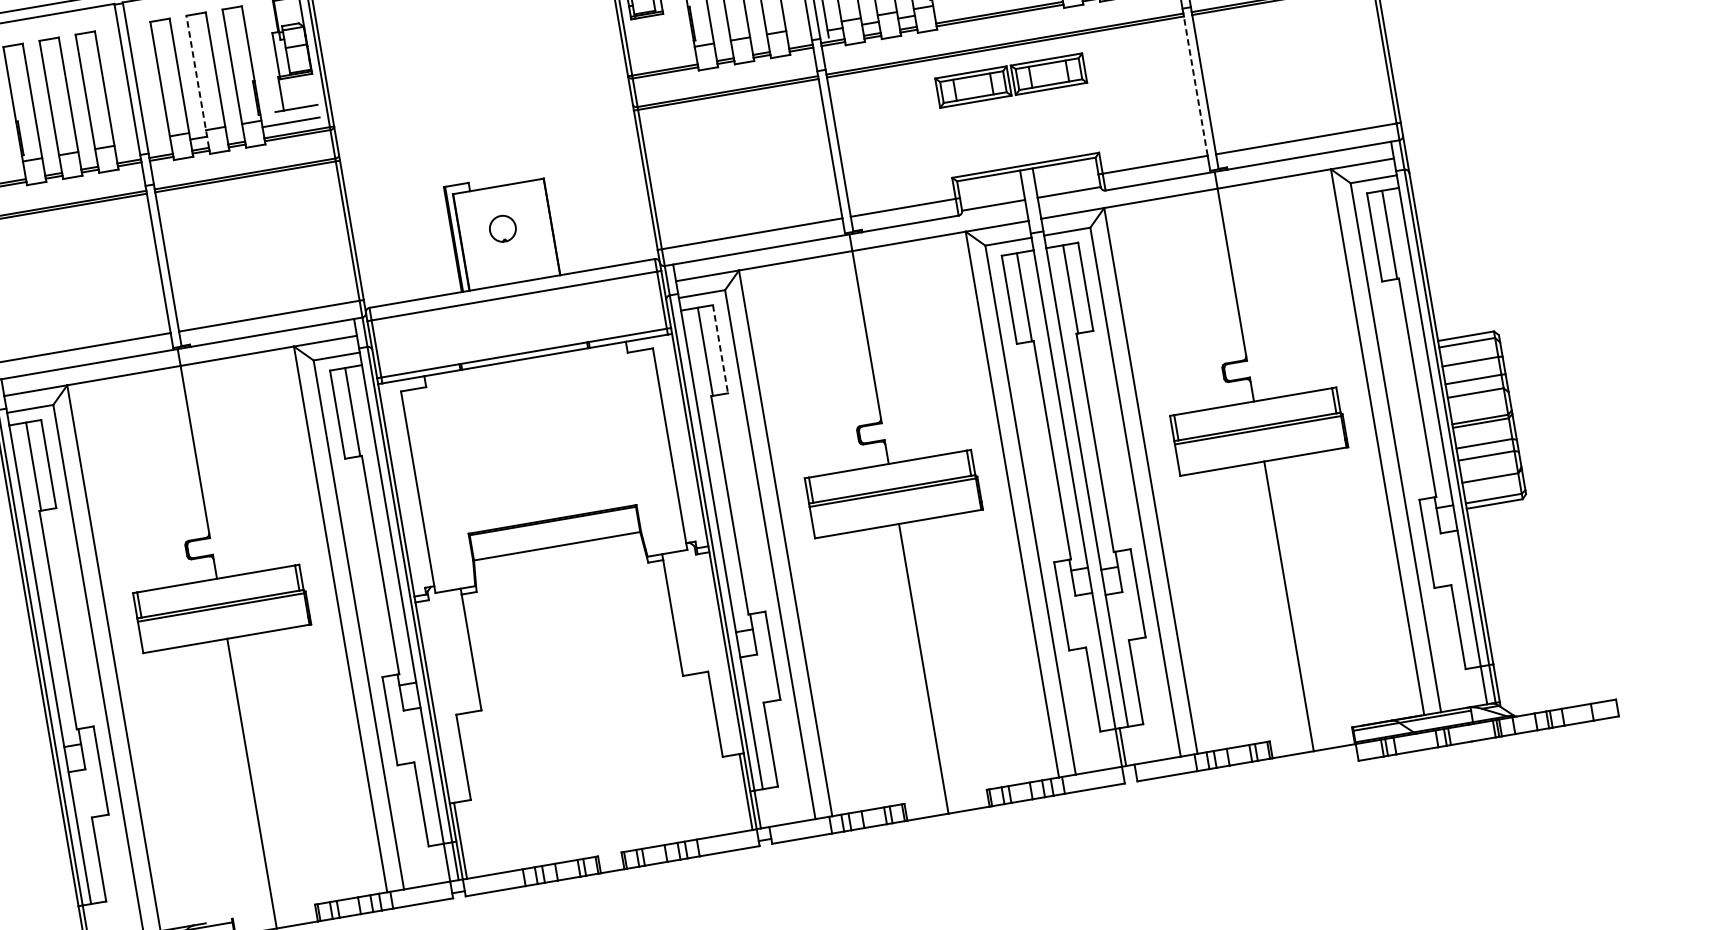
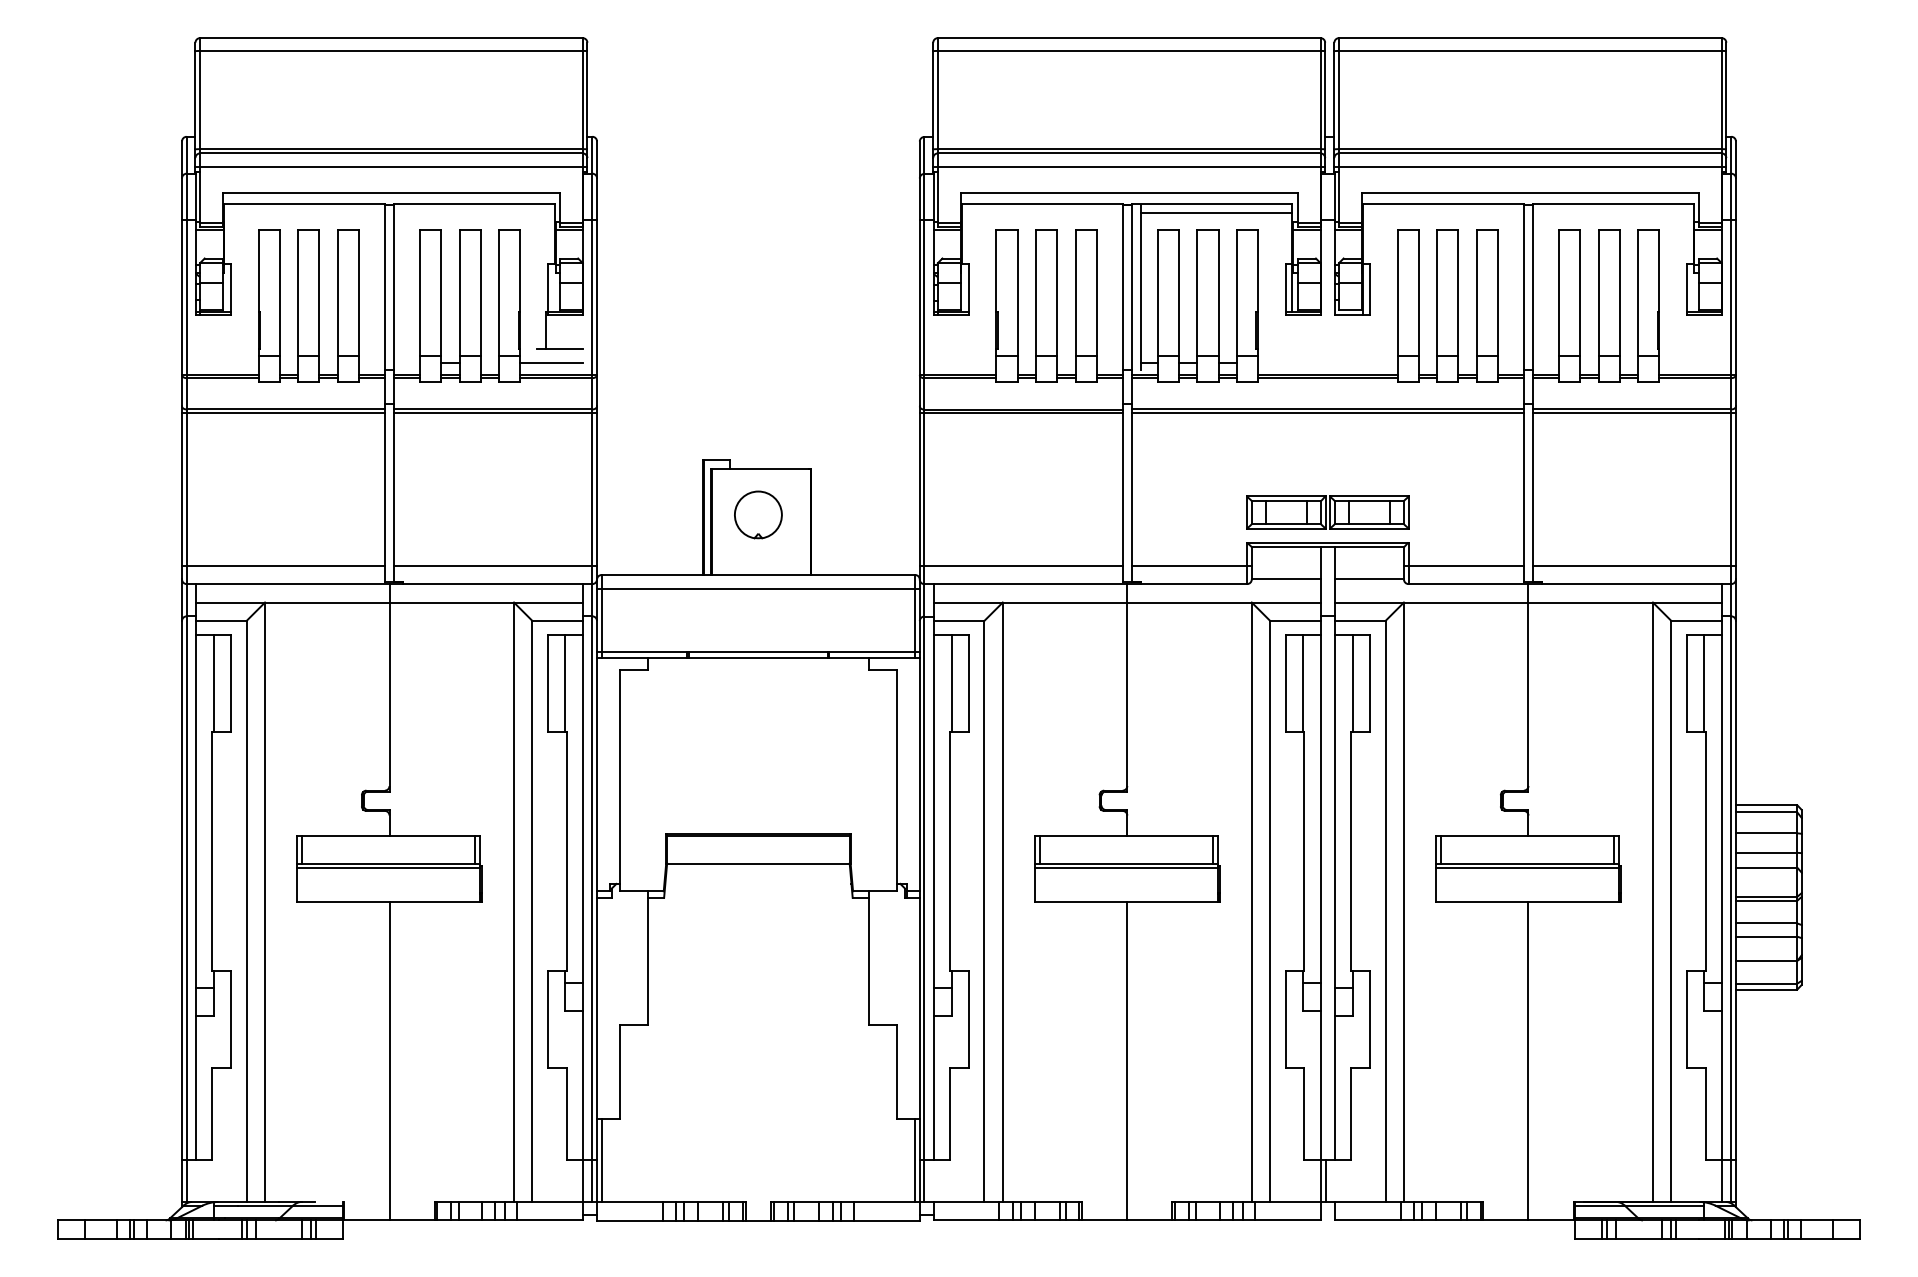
part: (1010, 80) -> (1327, 512), moved
line: (197, 81) -> (459, 302), dashed -> solid
line: (1195, 86) -> (1523, 489), dashed -> solid
part: (502, 228) -> (758, 514), size x1.67
line: (720, 349) -> (968, 683), dashed -> solid

